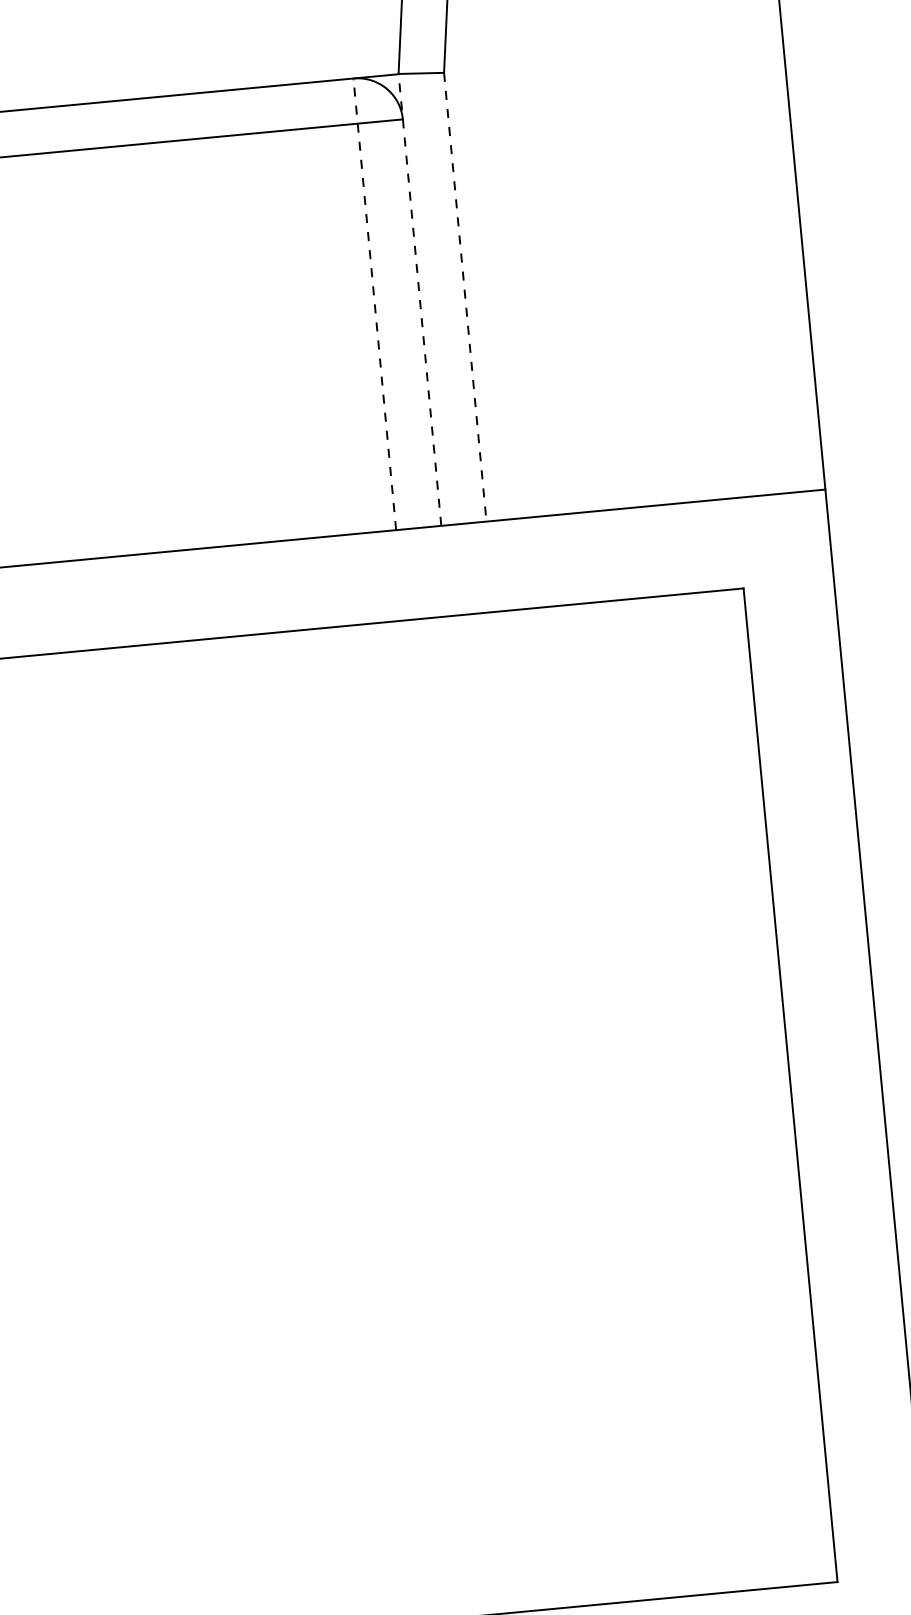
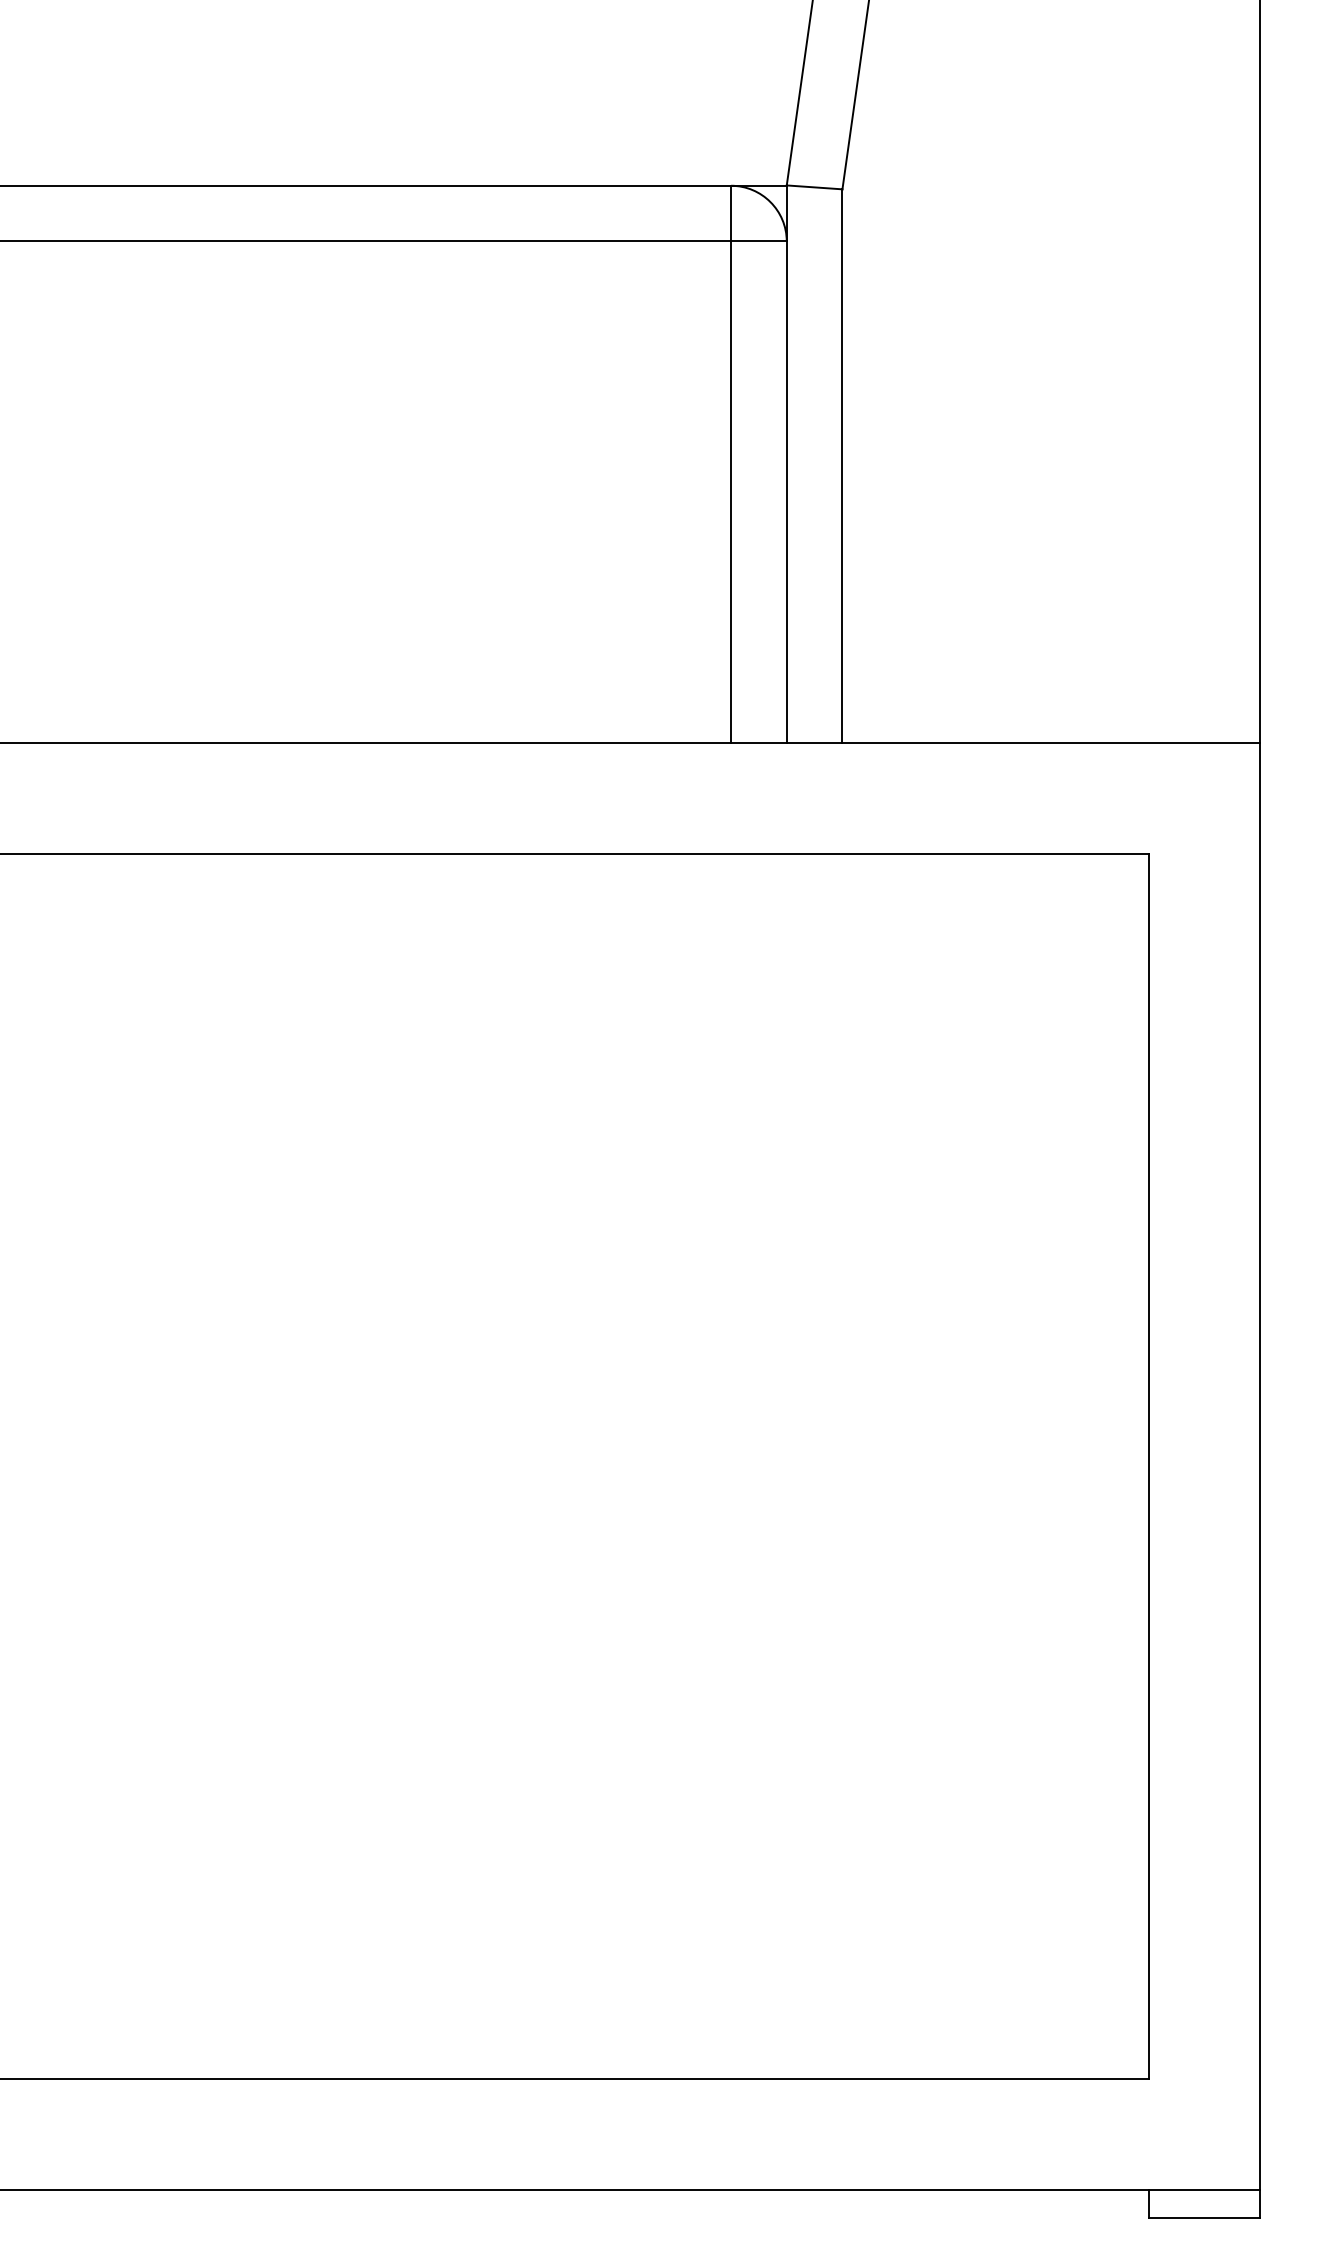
line: (465, 296) -> (842, 465), dashed -> solid
line: (419, 300) -> (786, 464), dashed -> solid
line: (375, 303) -> (731, 463), dashed -> solid

